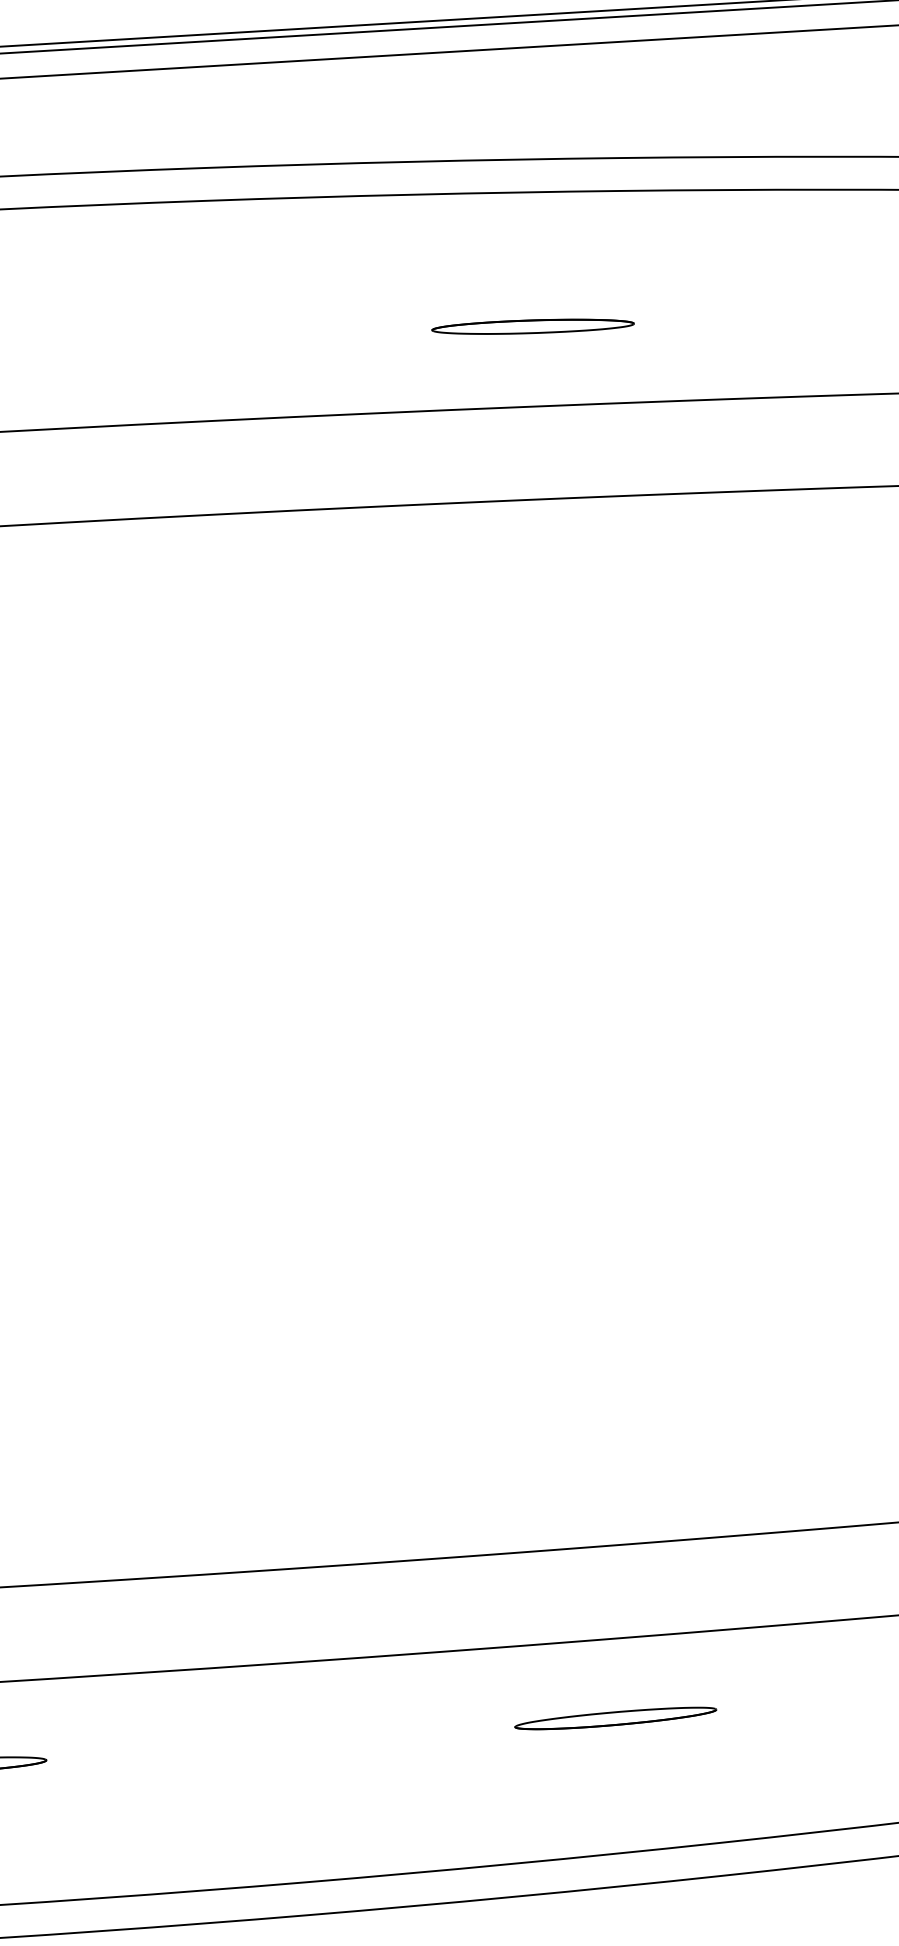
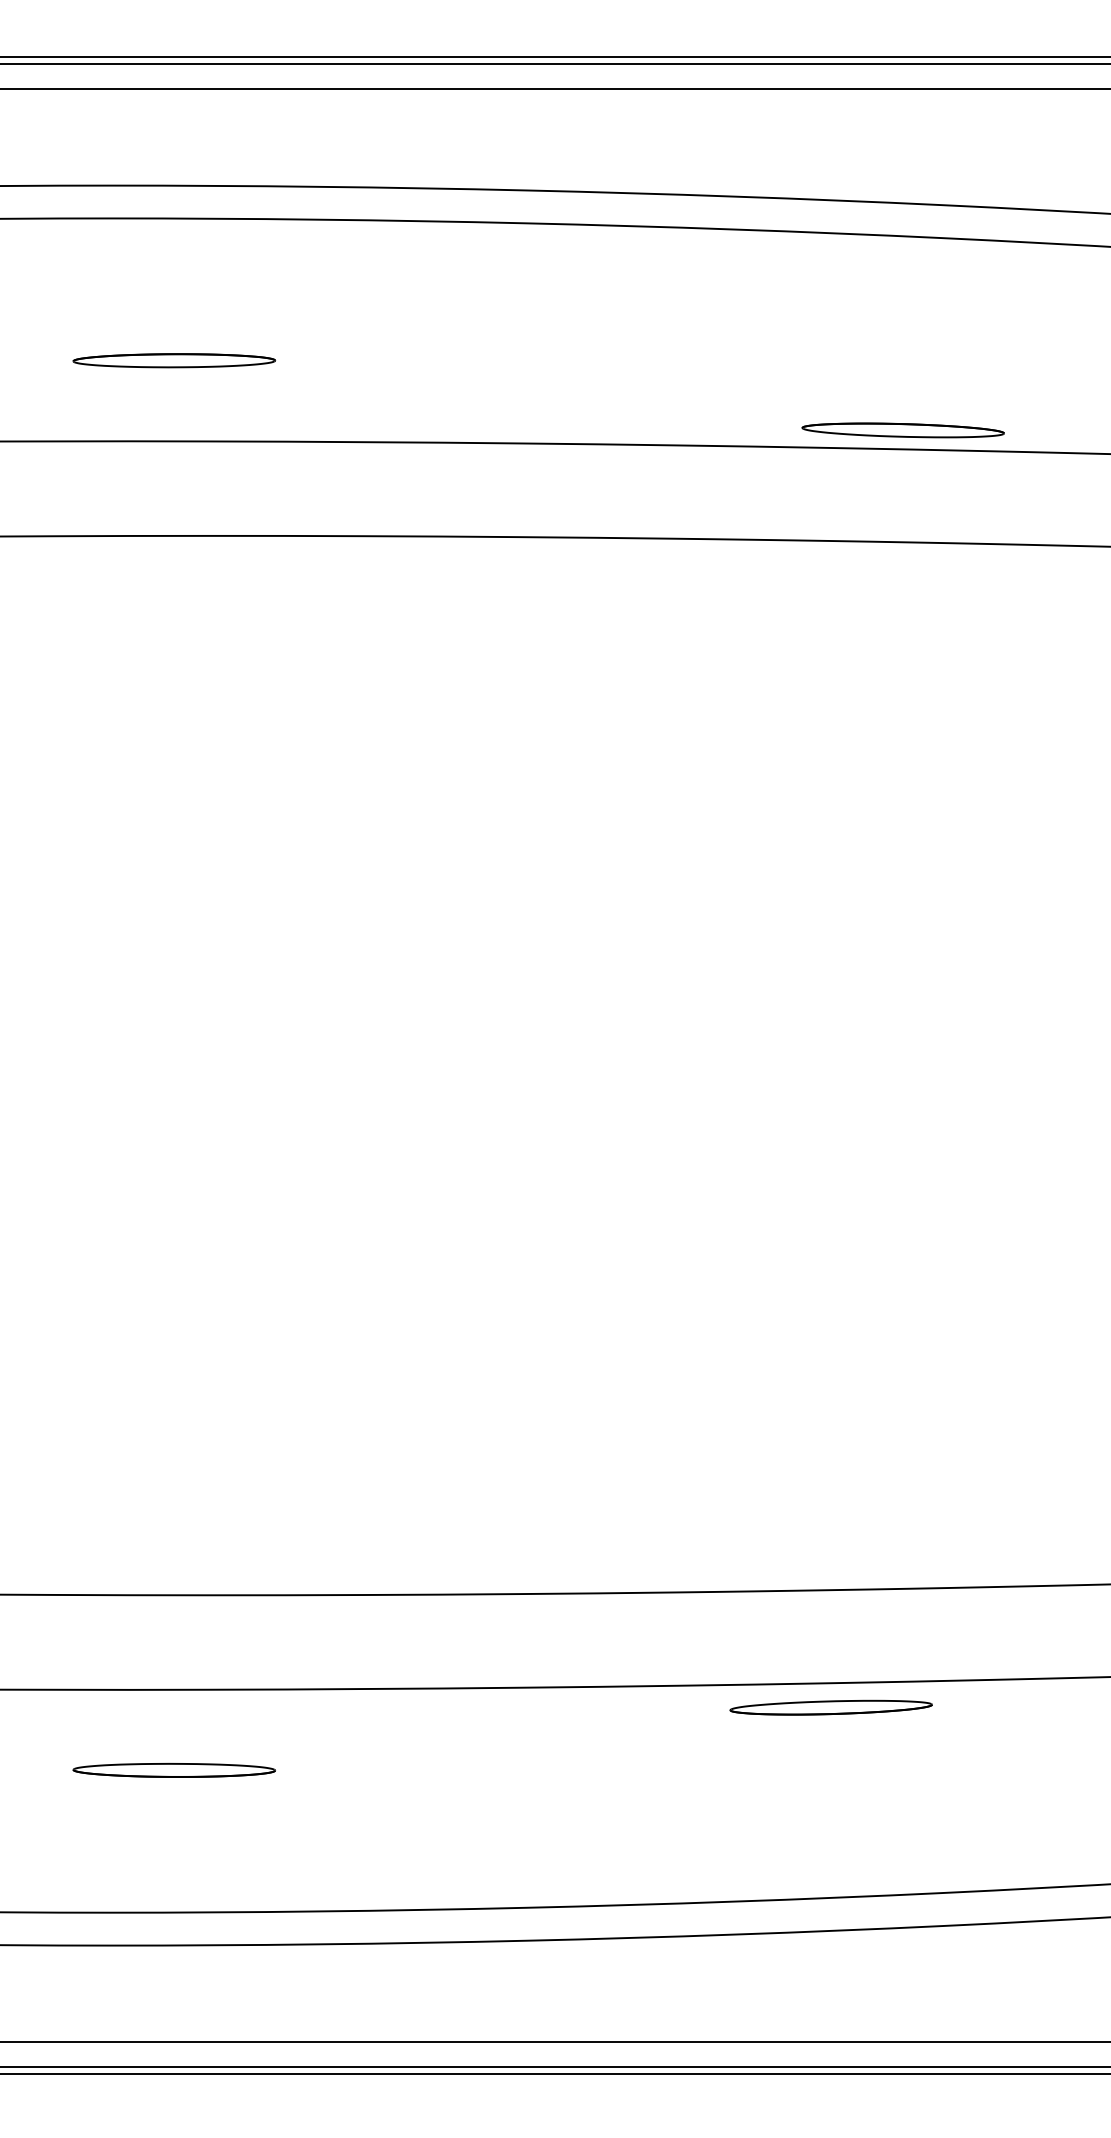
part: (532, 326) -> (902, 430), moved
part: (615, 1718) -> (830, 1707), moved

